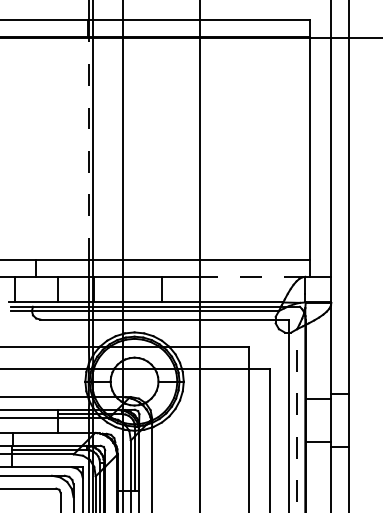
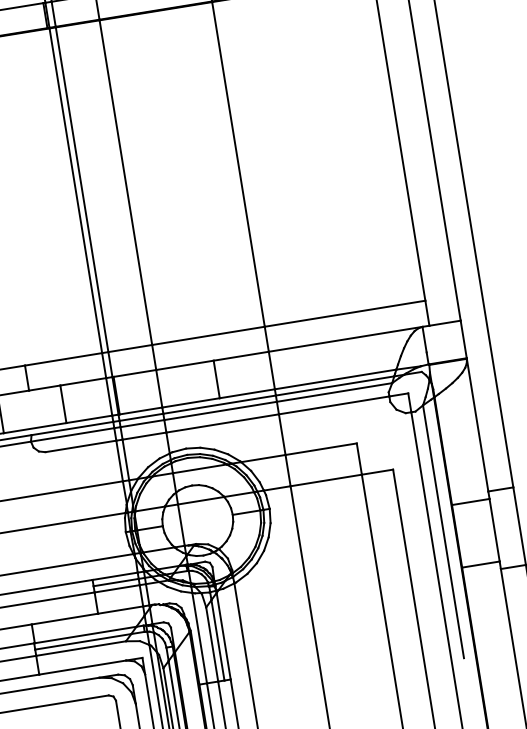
line: (88, 148) -> (75, 190), dashed -> solid
line: (252, 276) -> (345, 338), dashed -> solid
line: (297, 415) -> (443, 531), dashed -> solid

